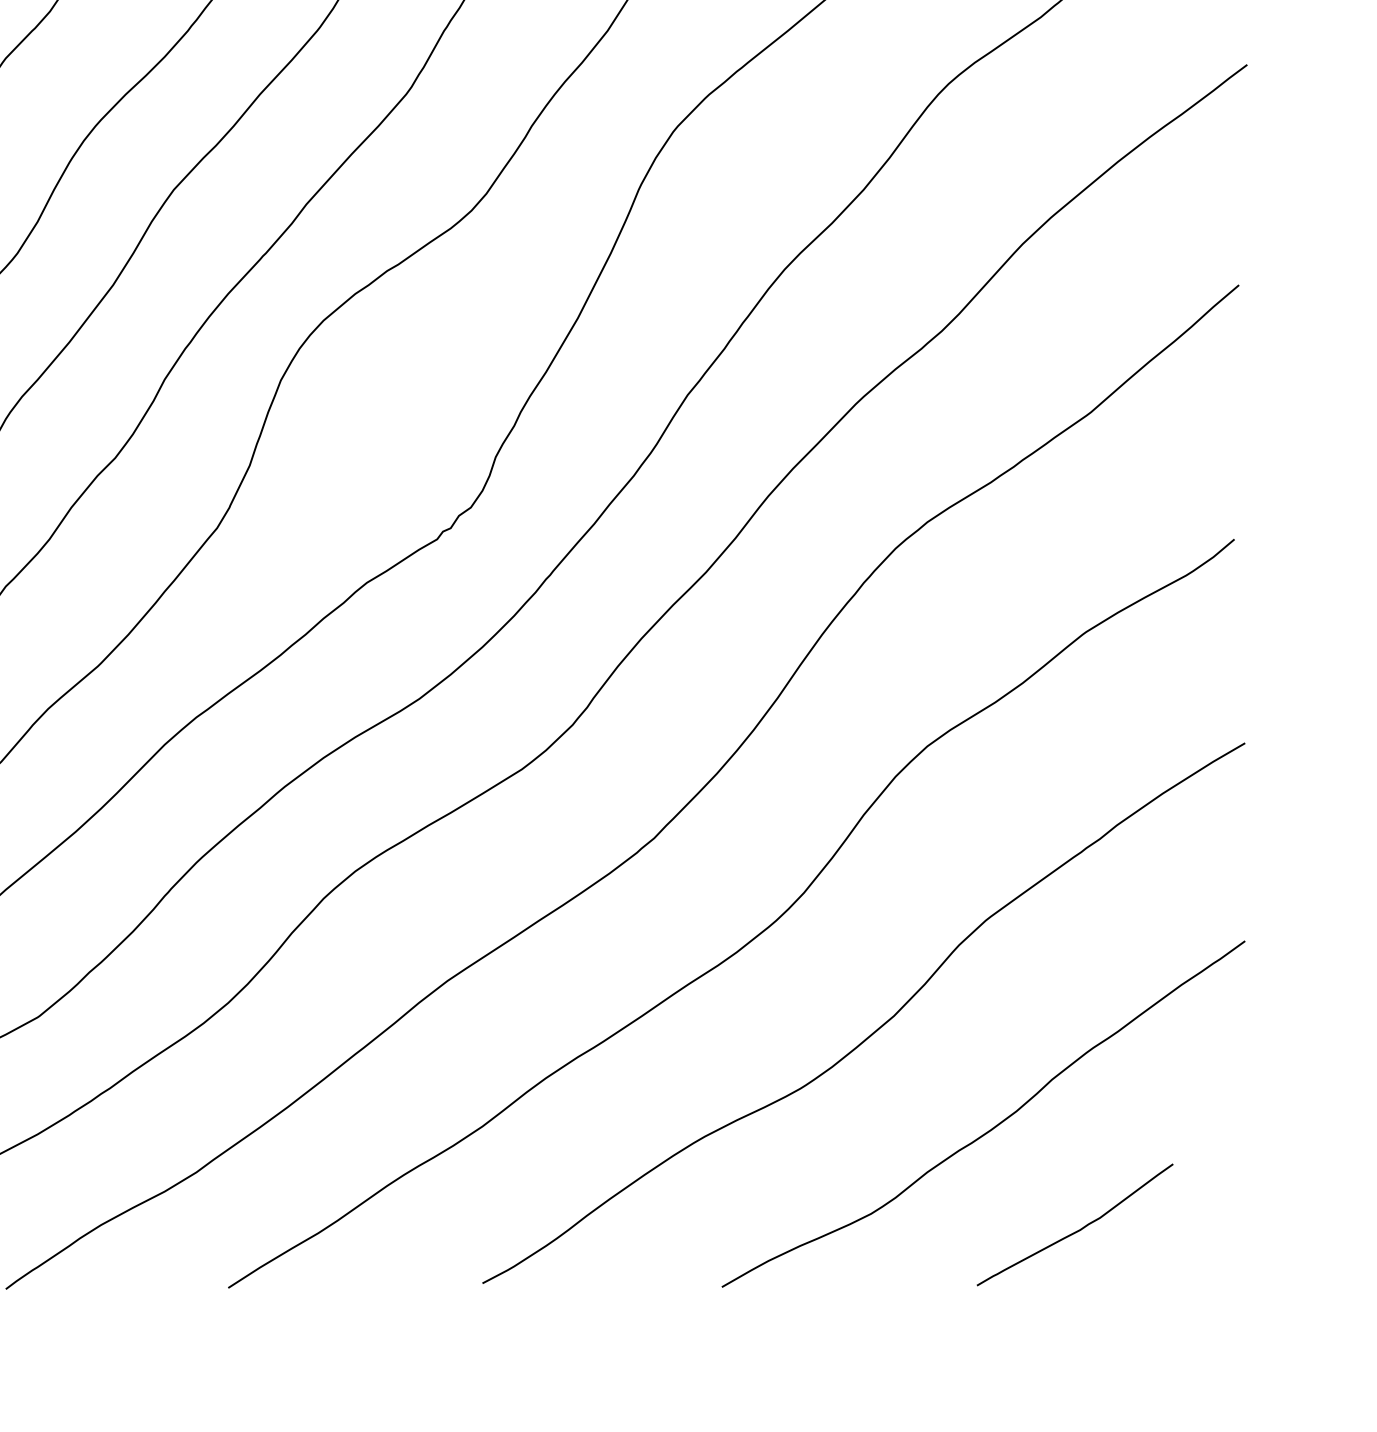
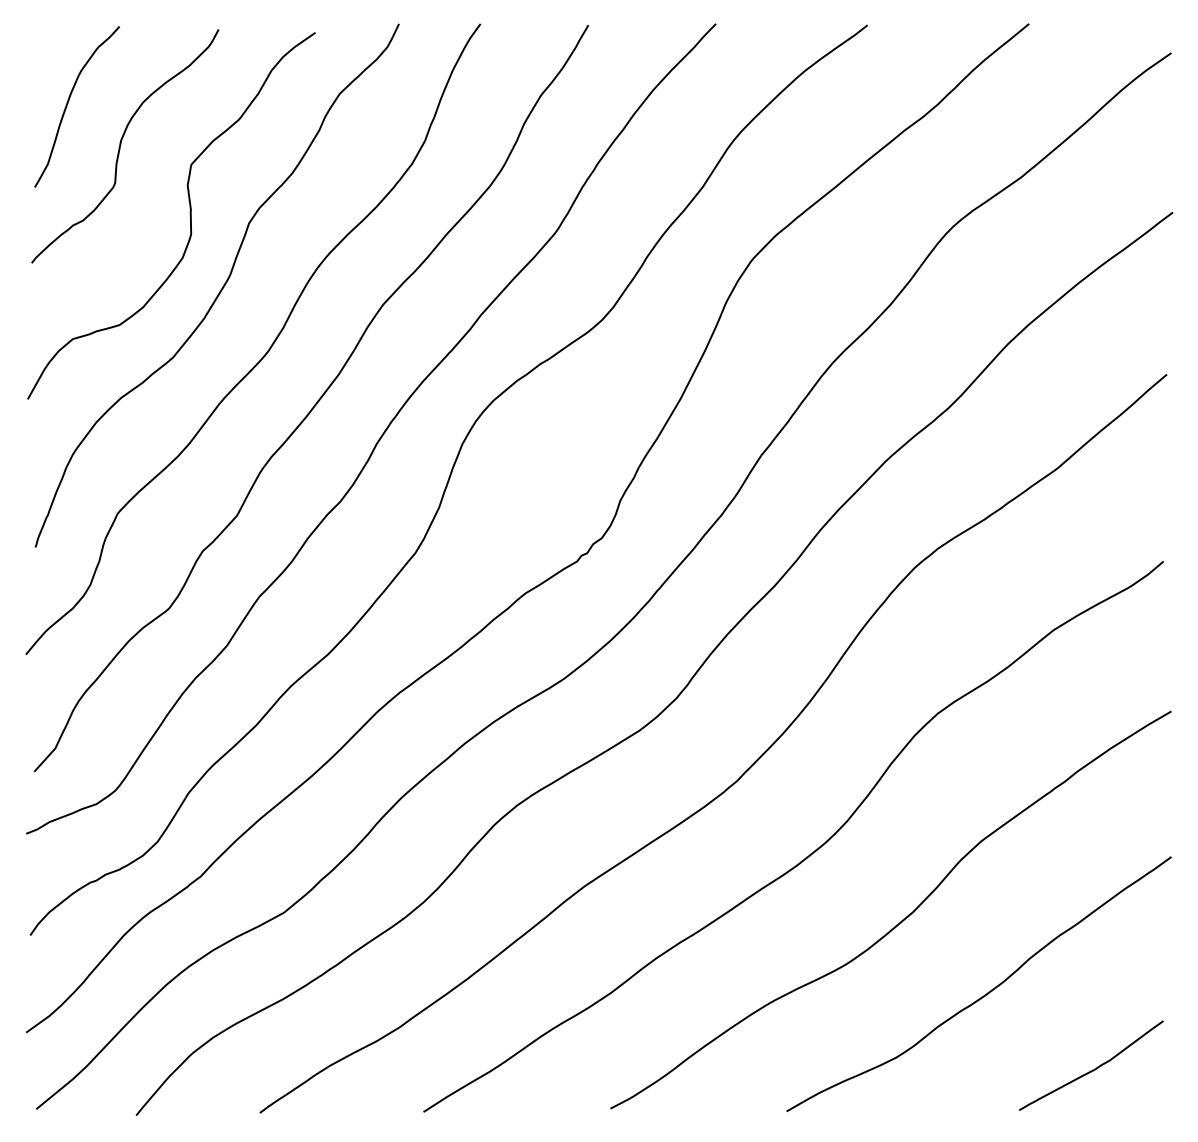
curve: (1076, 1230) -> (1092, 1069), moved

